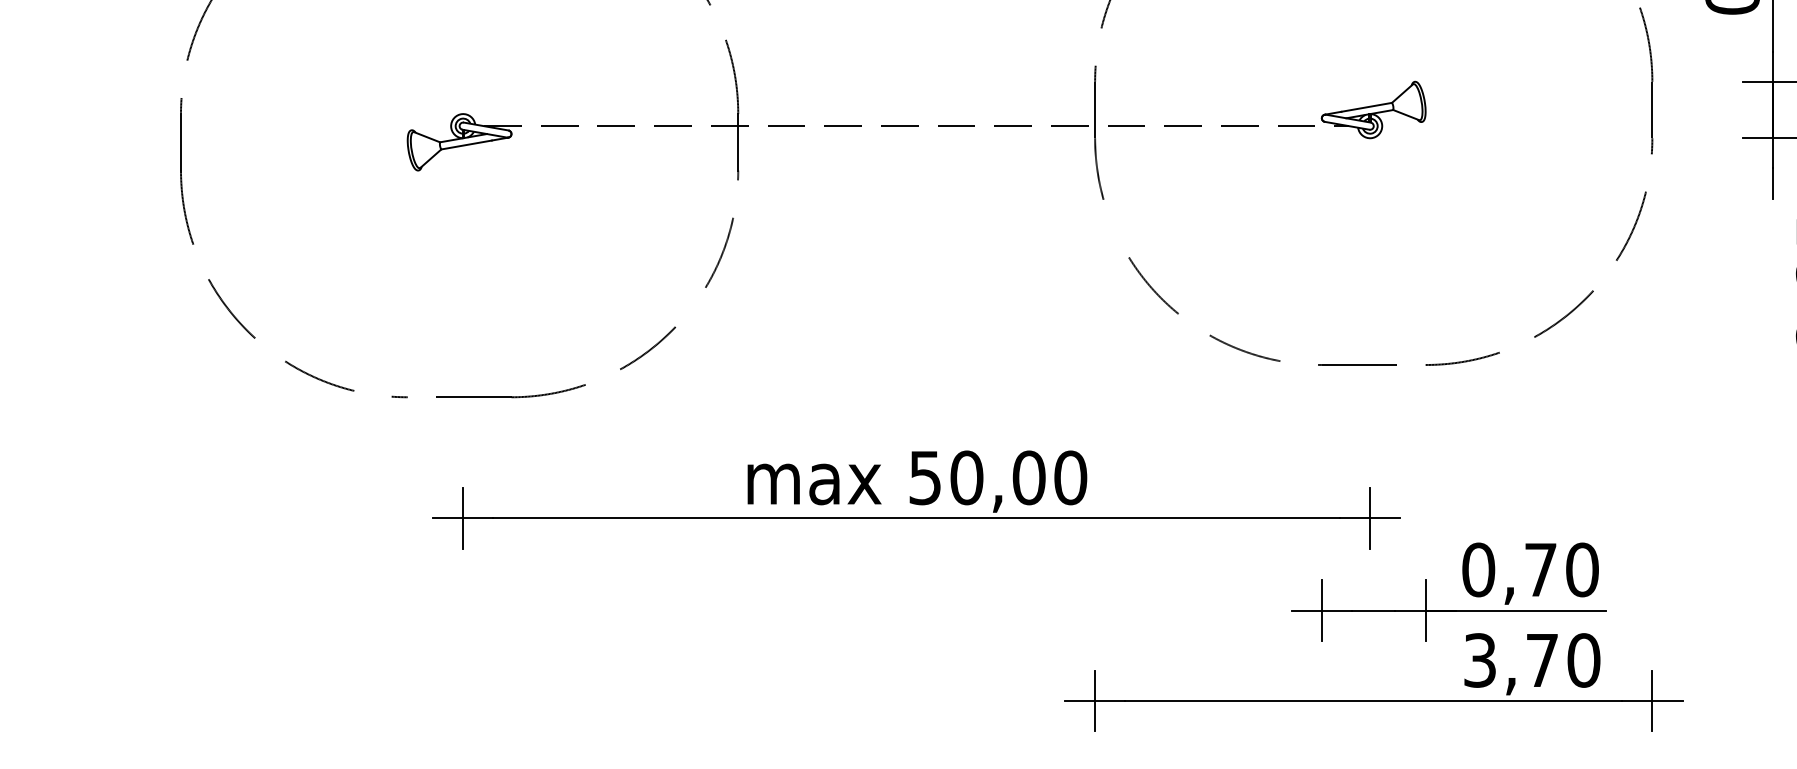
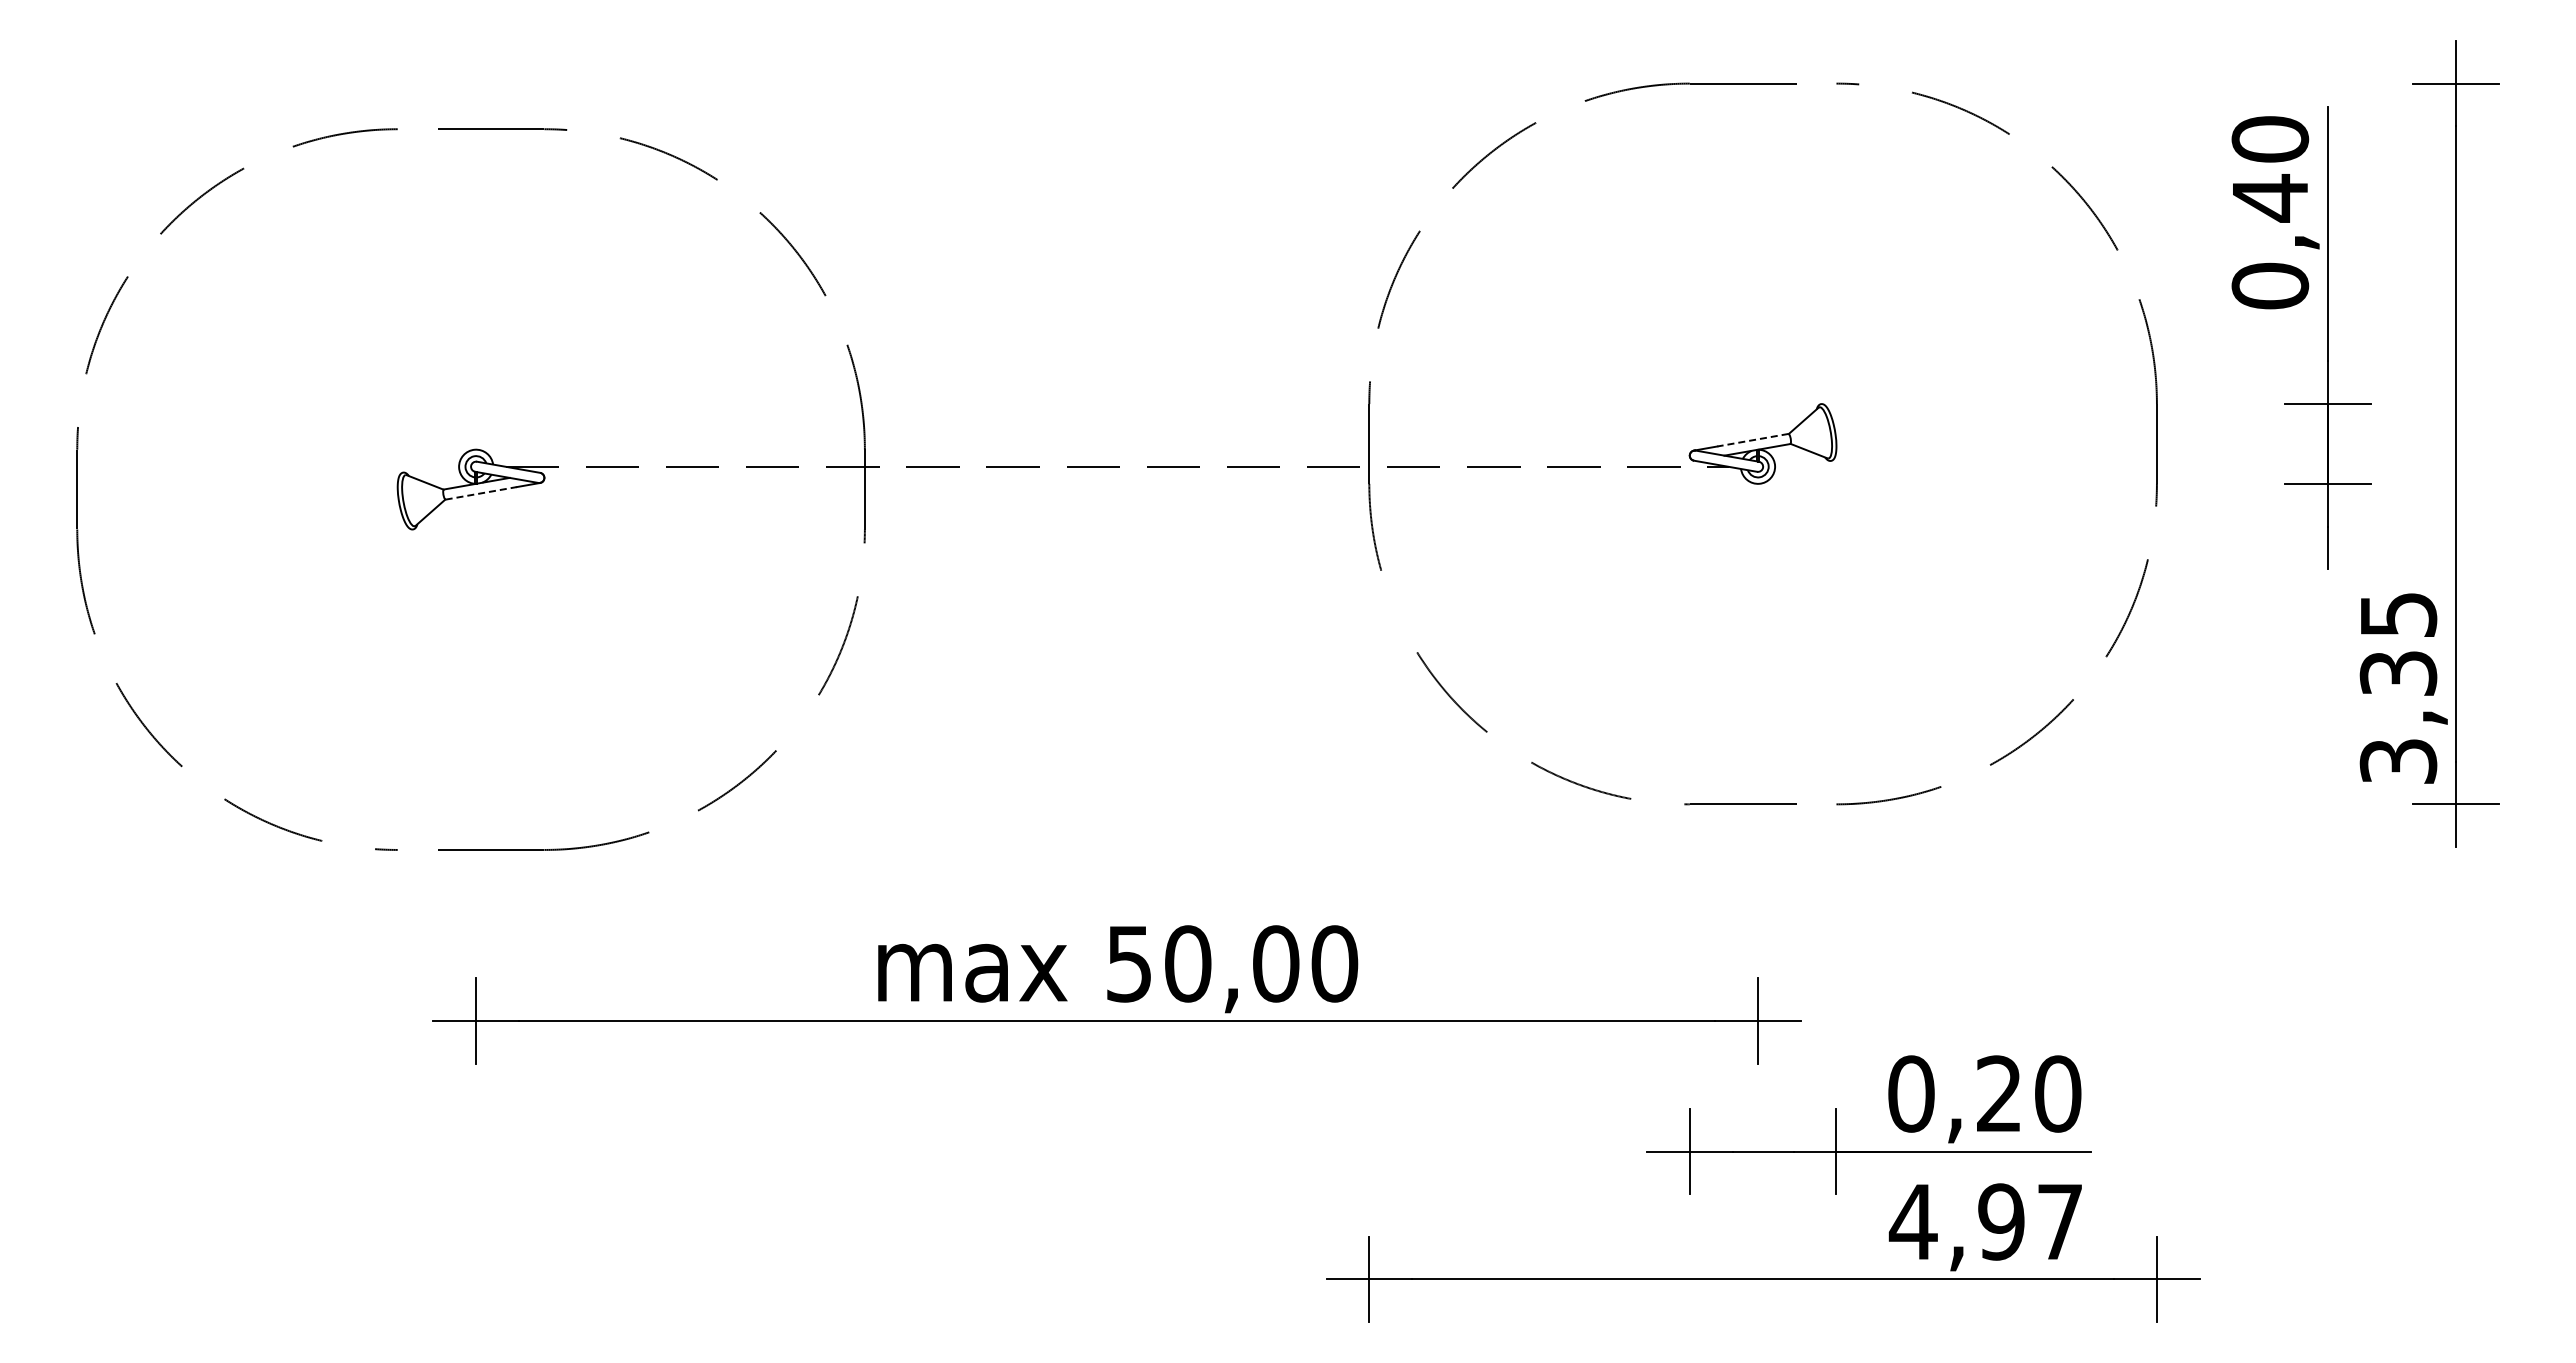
line: (1366, 107) -> (1752, 440), solid -> dashed
line: (466, 145) -> (481, 493), solid -> dashed
text: (1540, 569) -> (1998, 1093), 0,70 -> 0,20
text: (1531, 660) -> (1985, 1221), 3,70 -> 4,97

